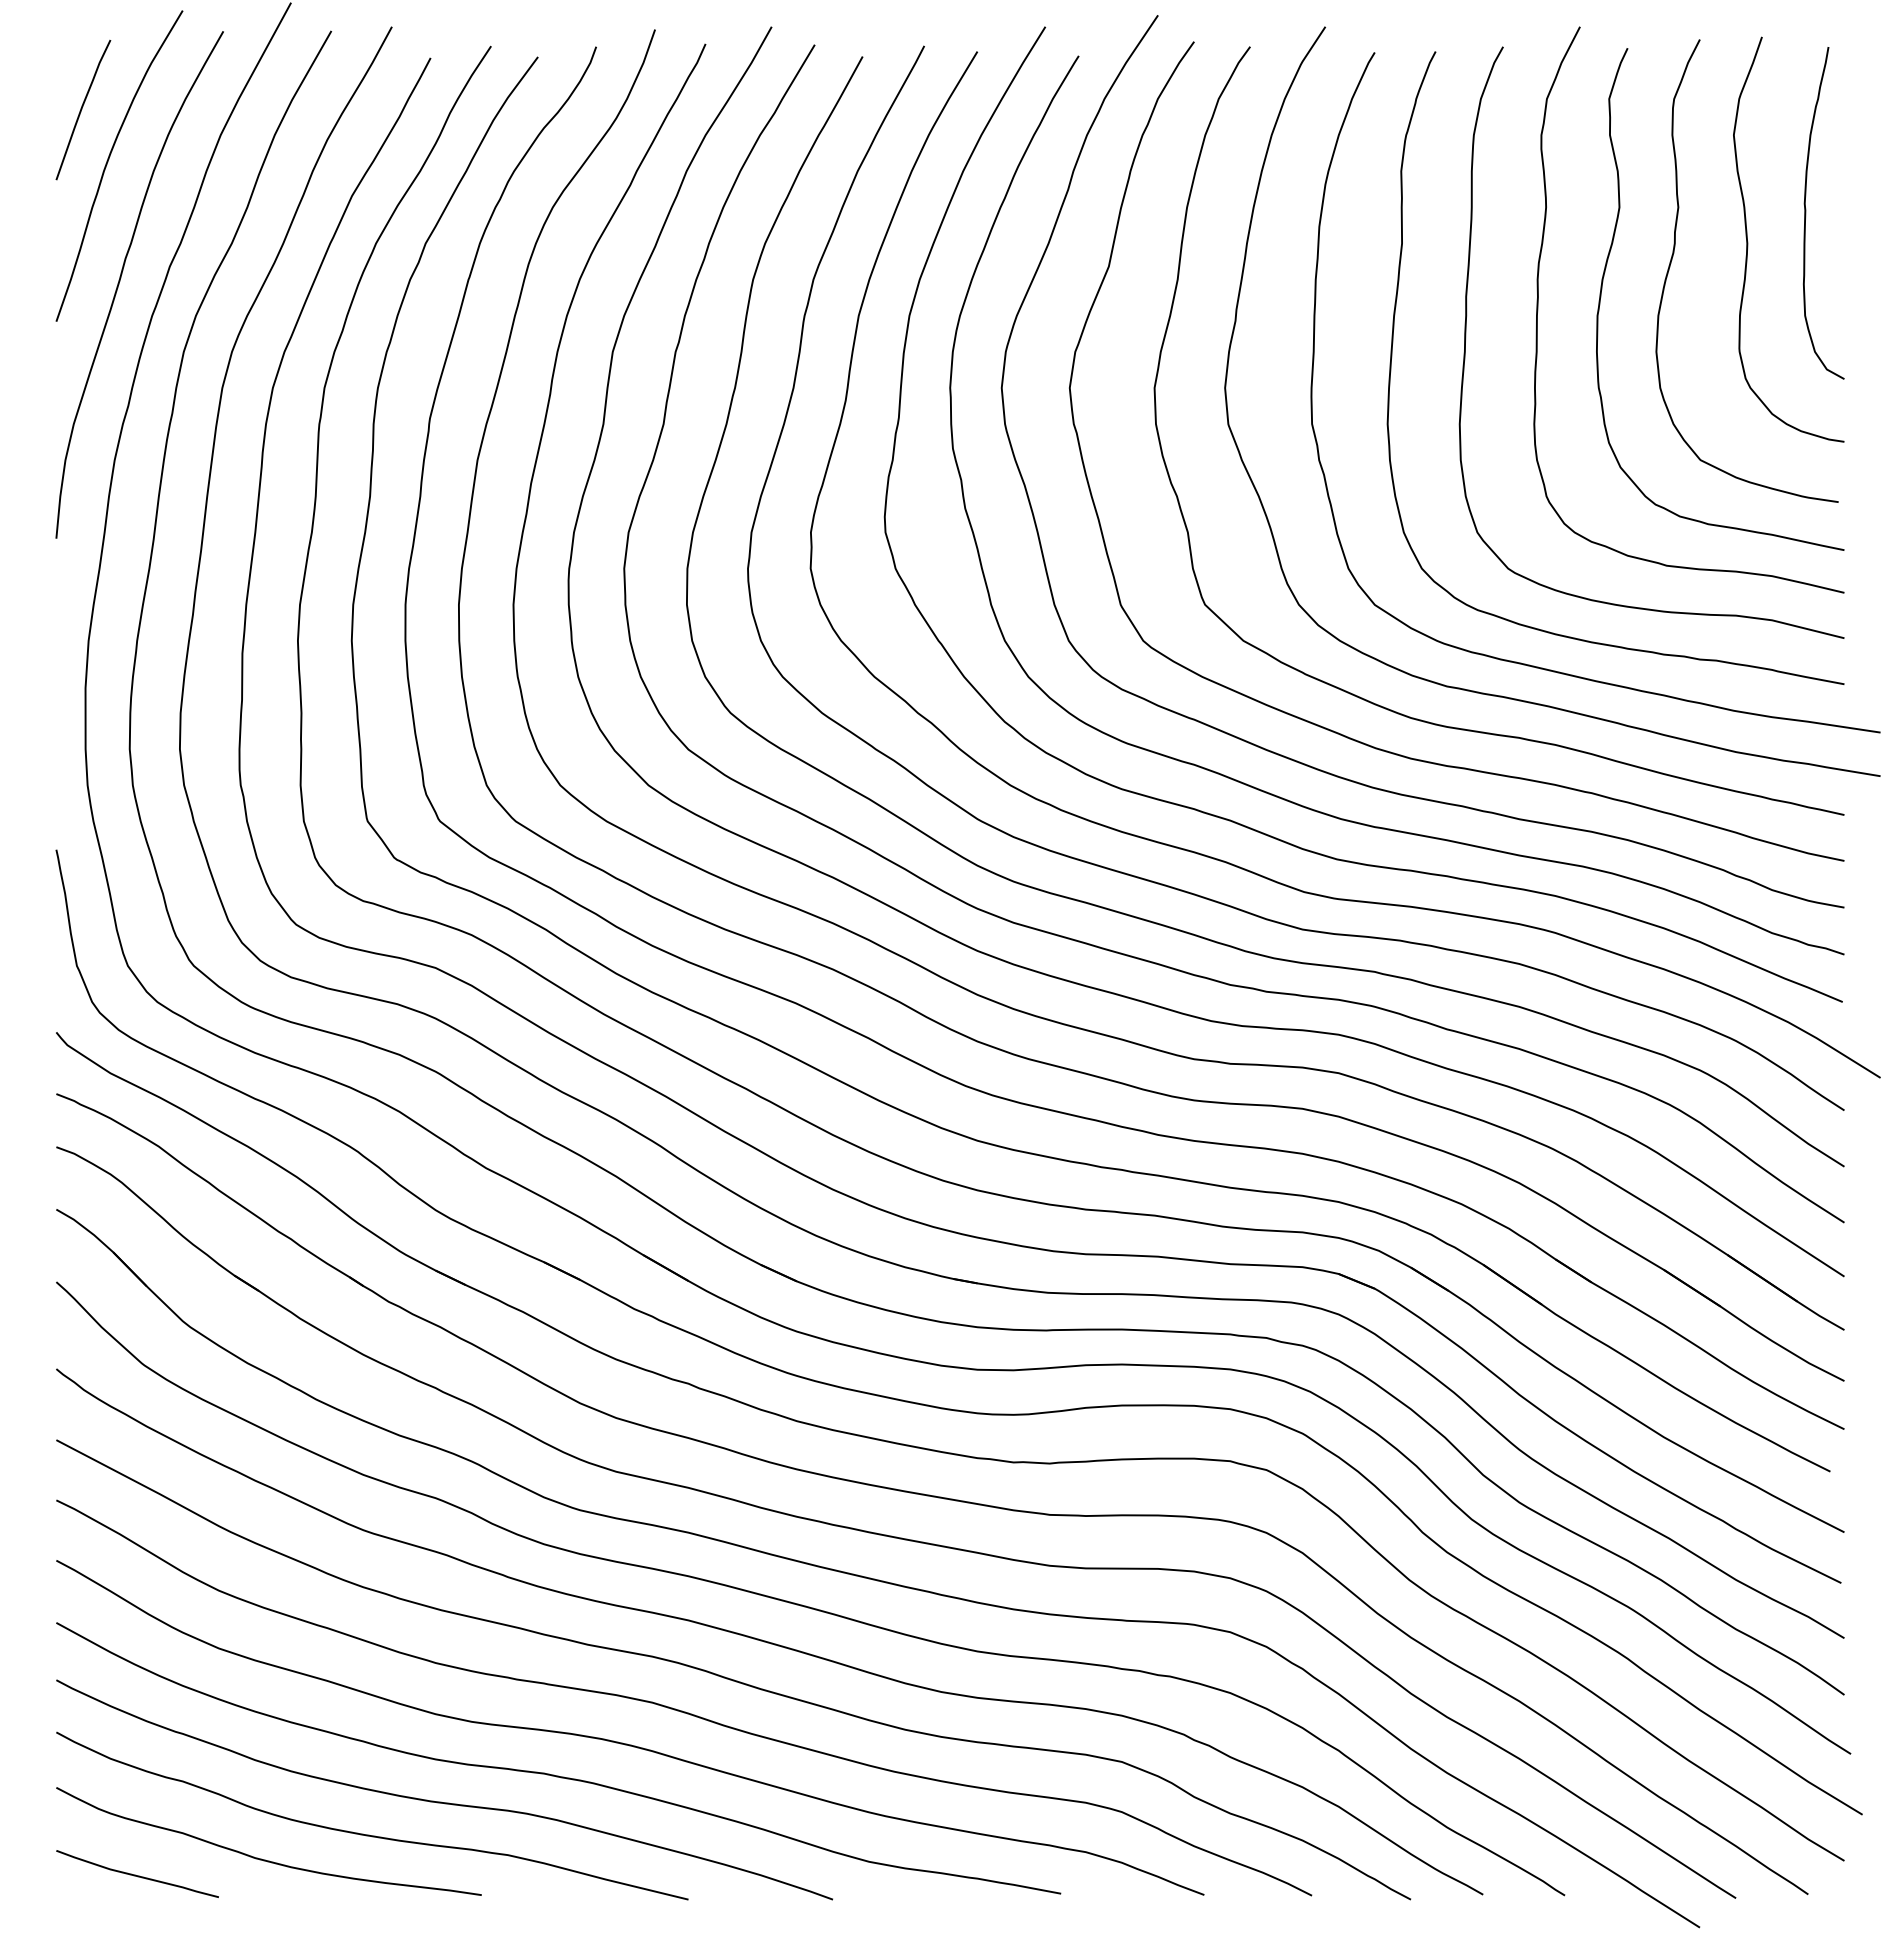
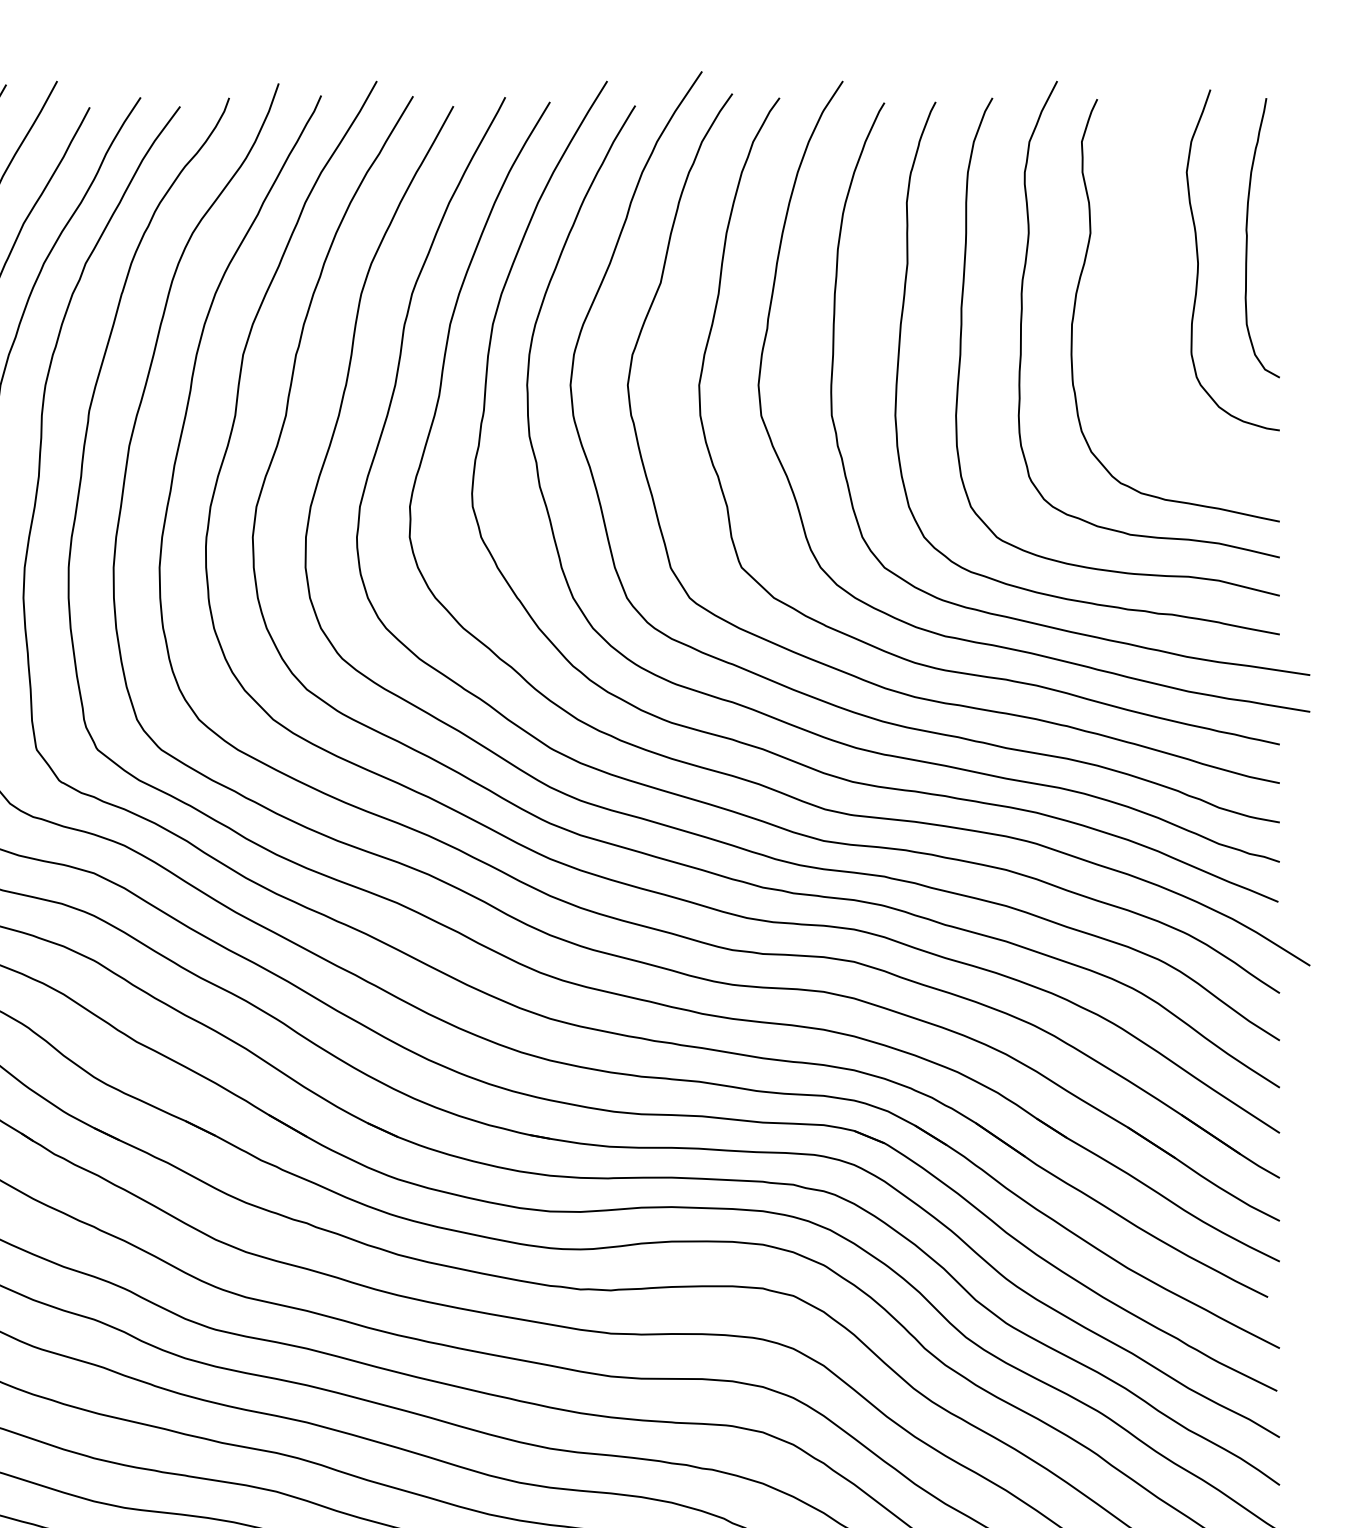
curve: (1674, 253) -> (1136, 271), removed

